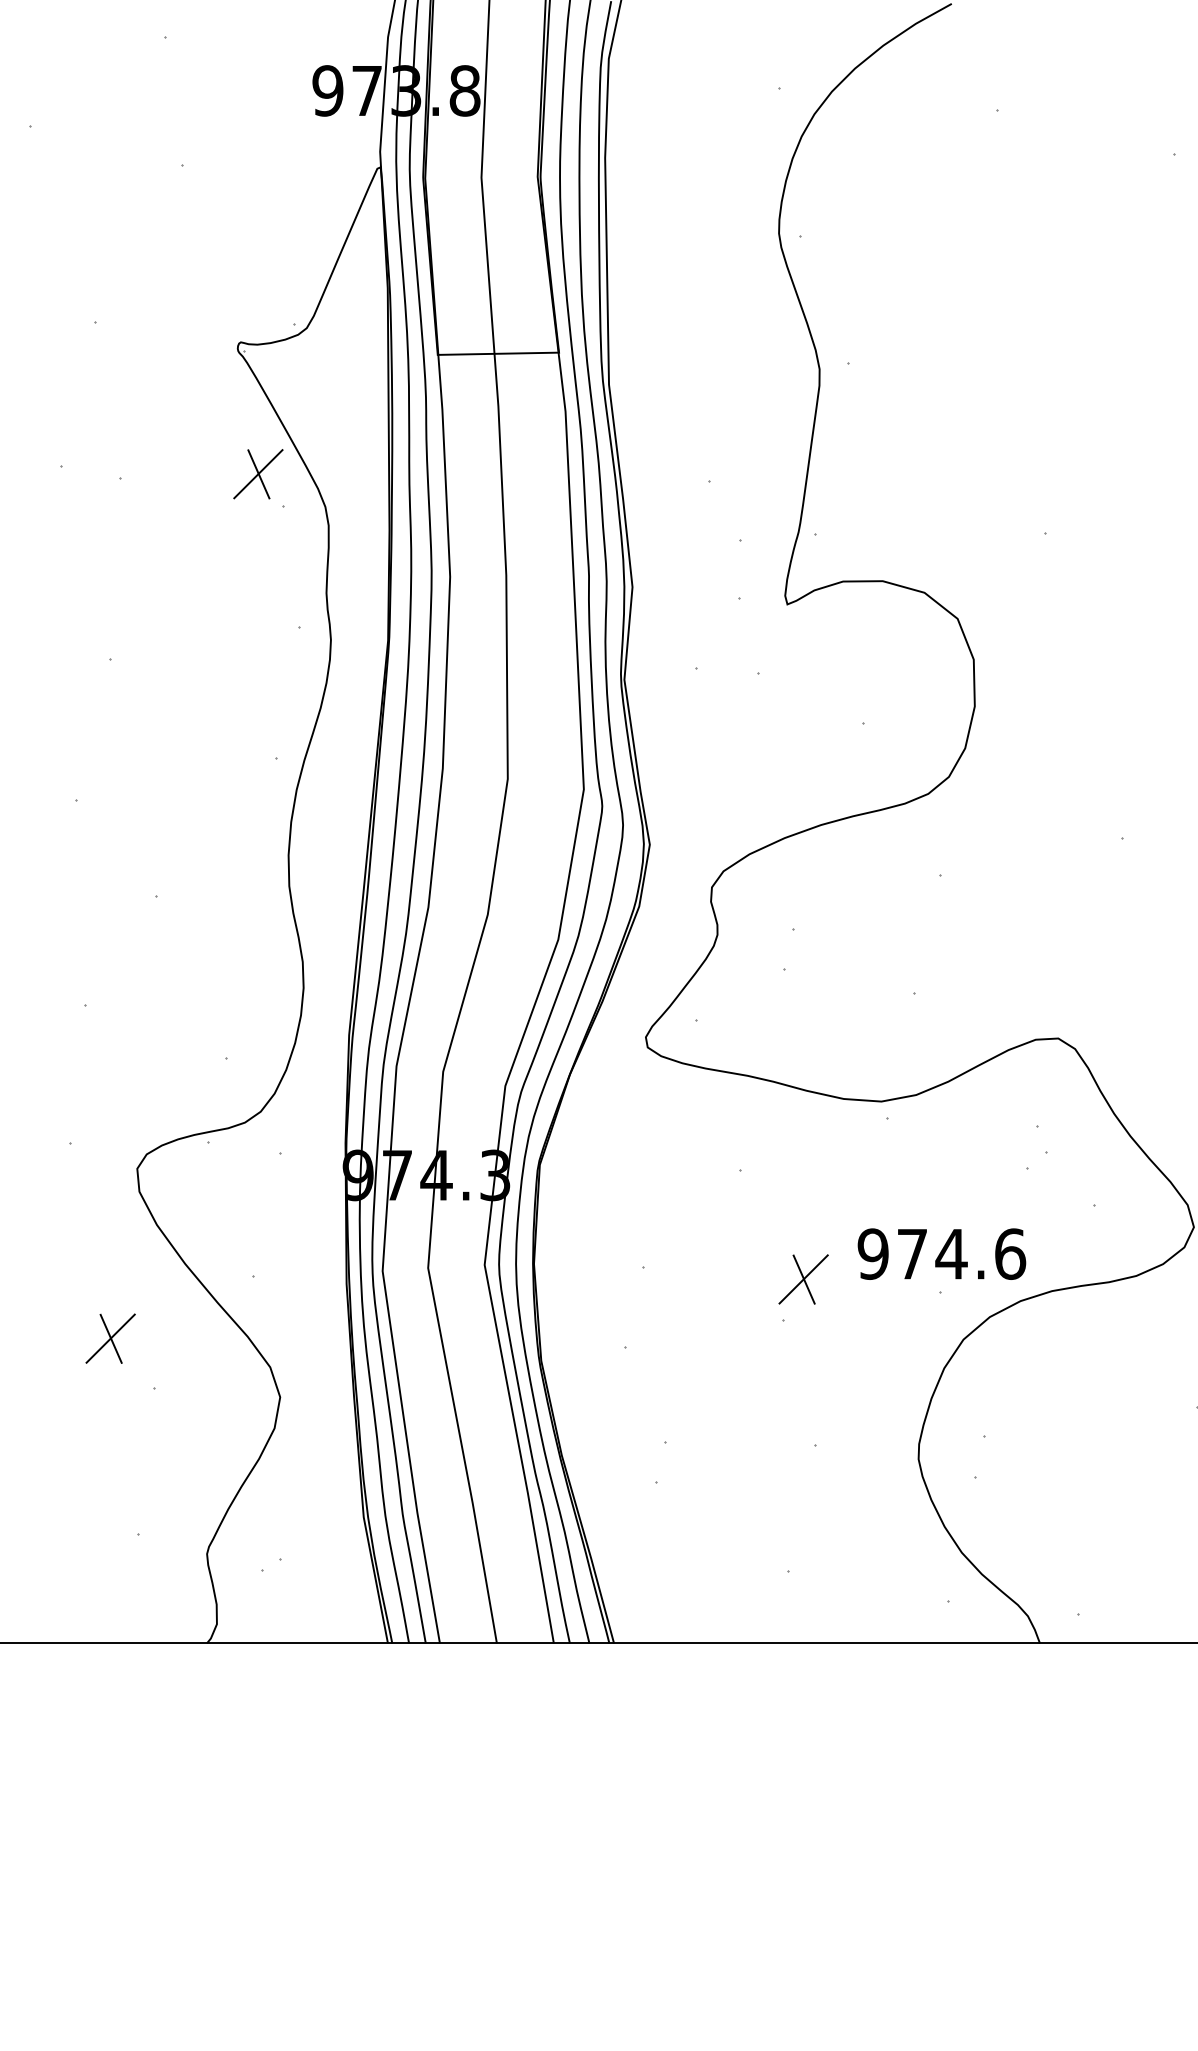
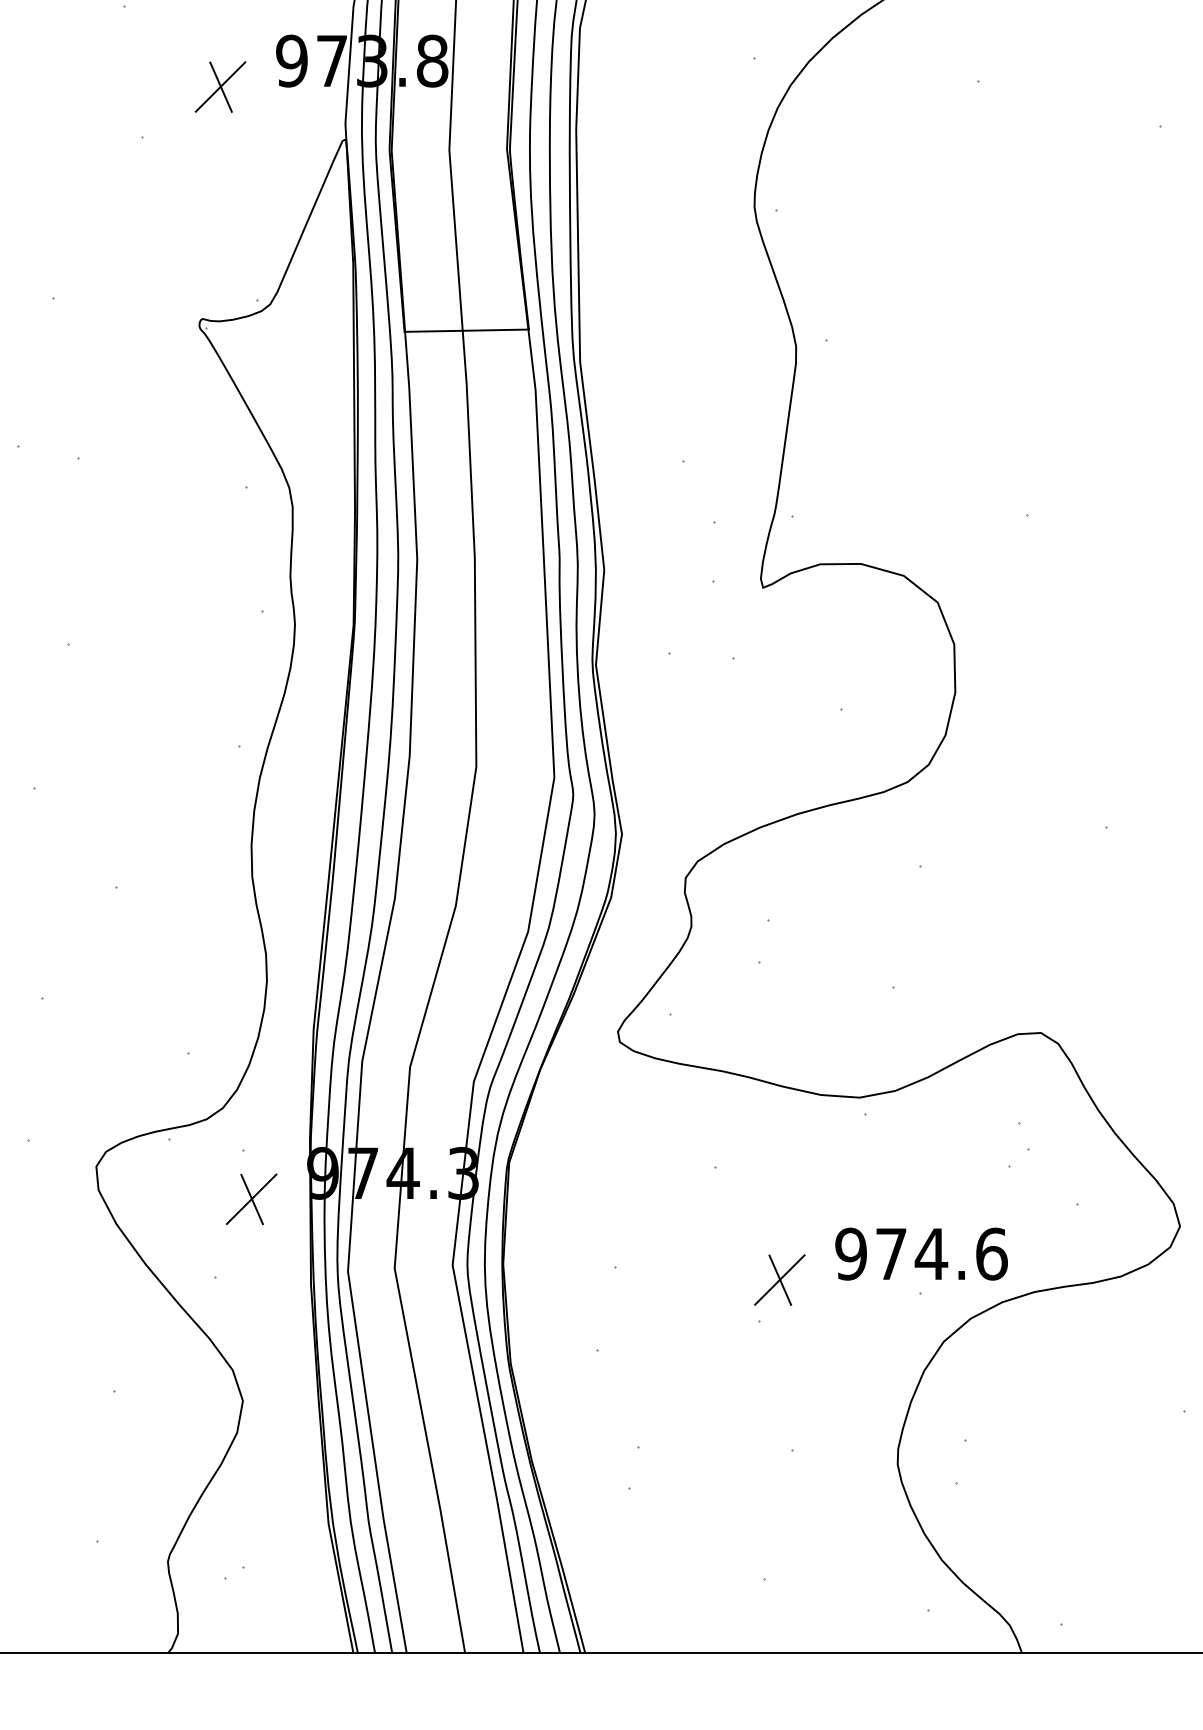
part: (258, 474) -> (220, 87), moved
part: (110, 1338) -> (251, 1199), moved

